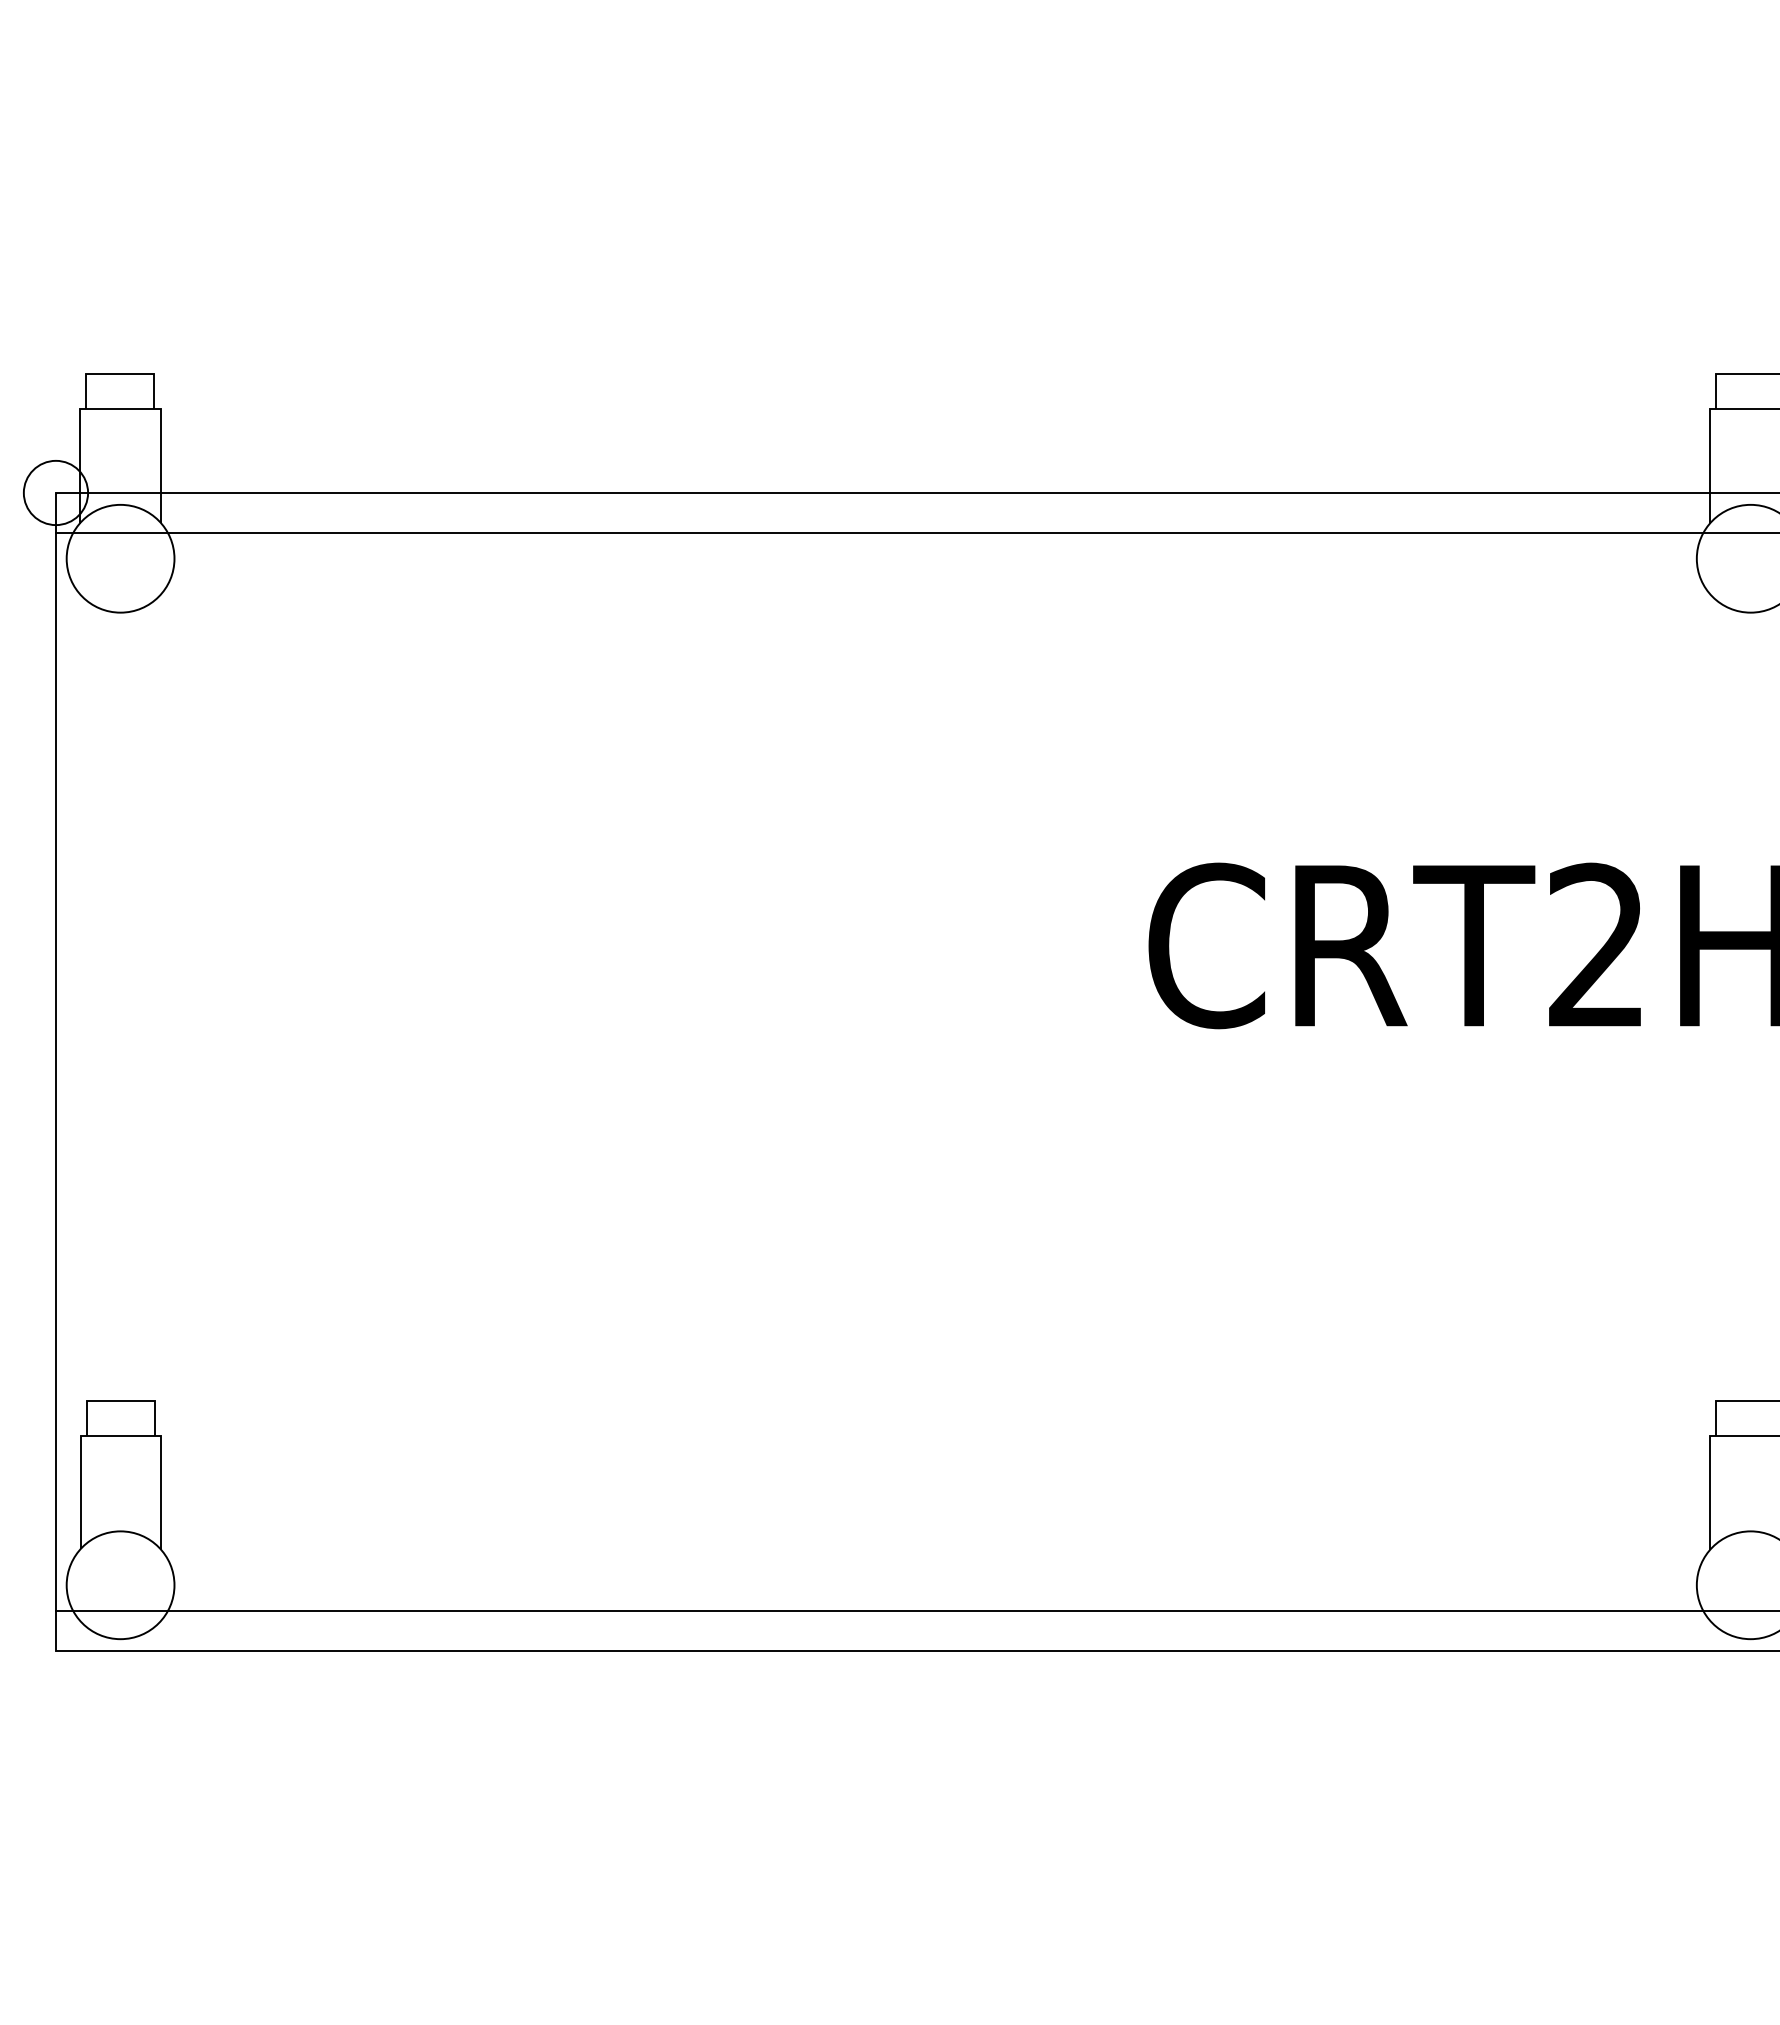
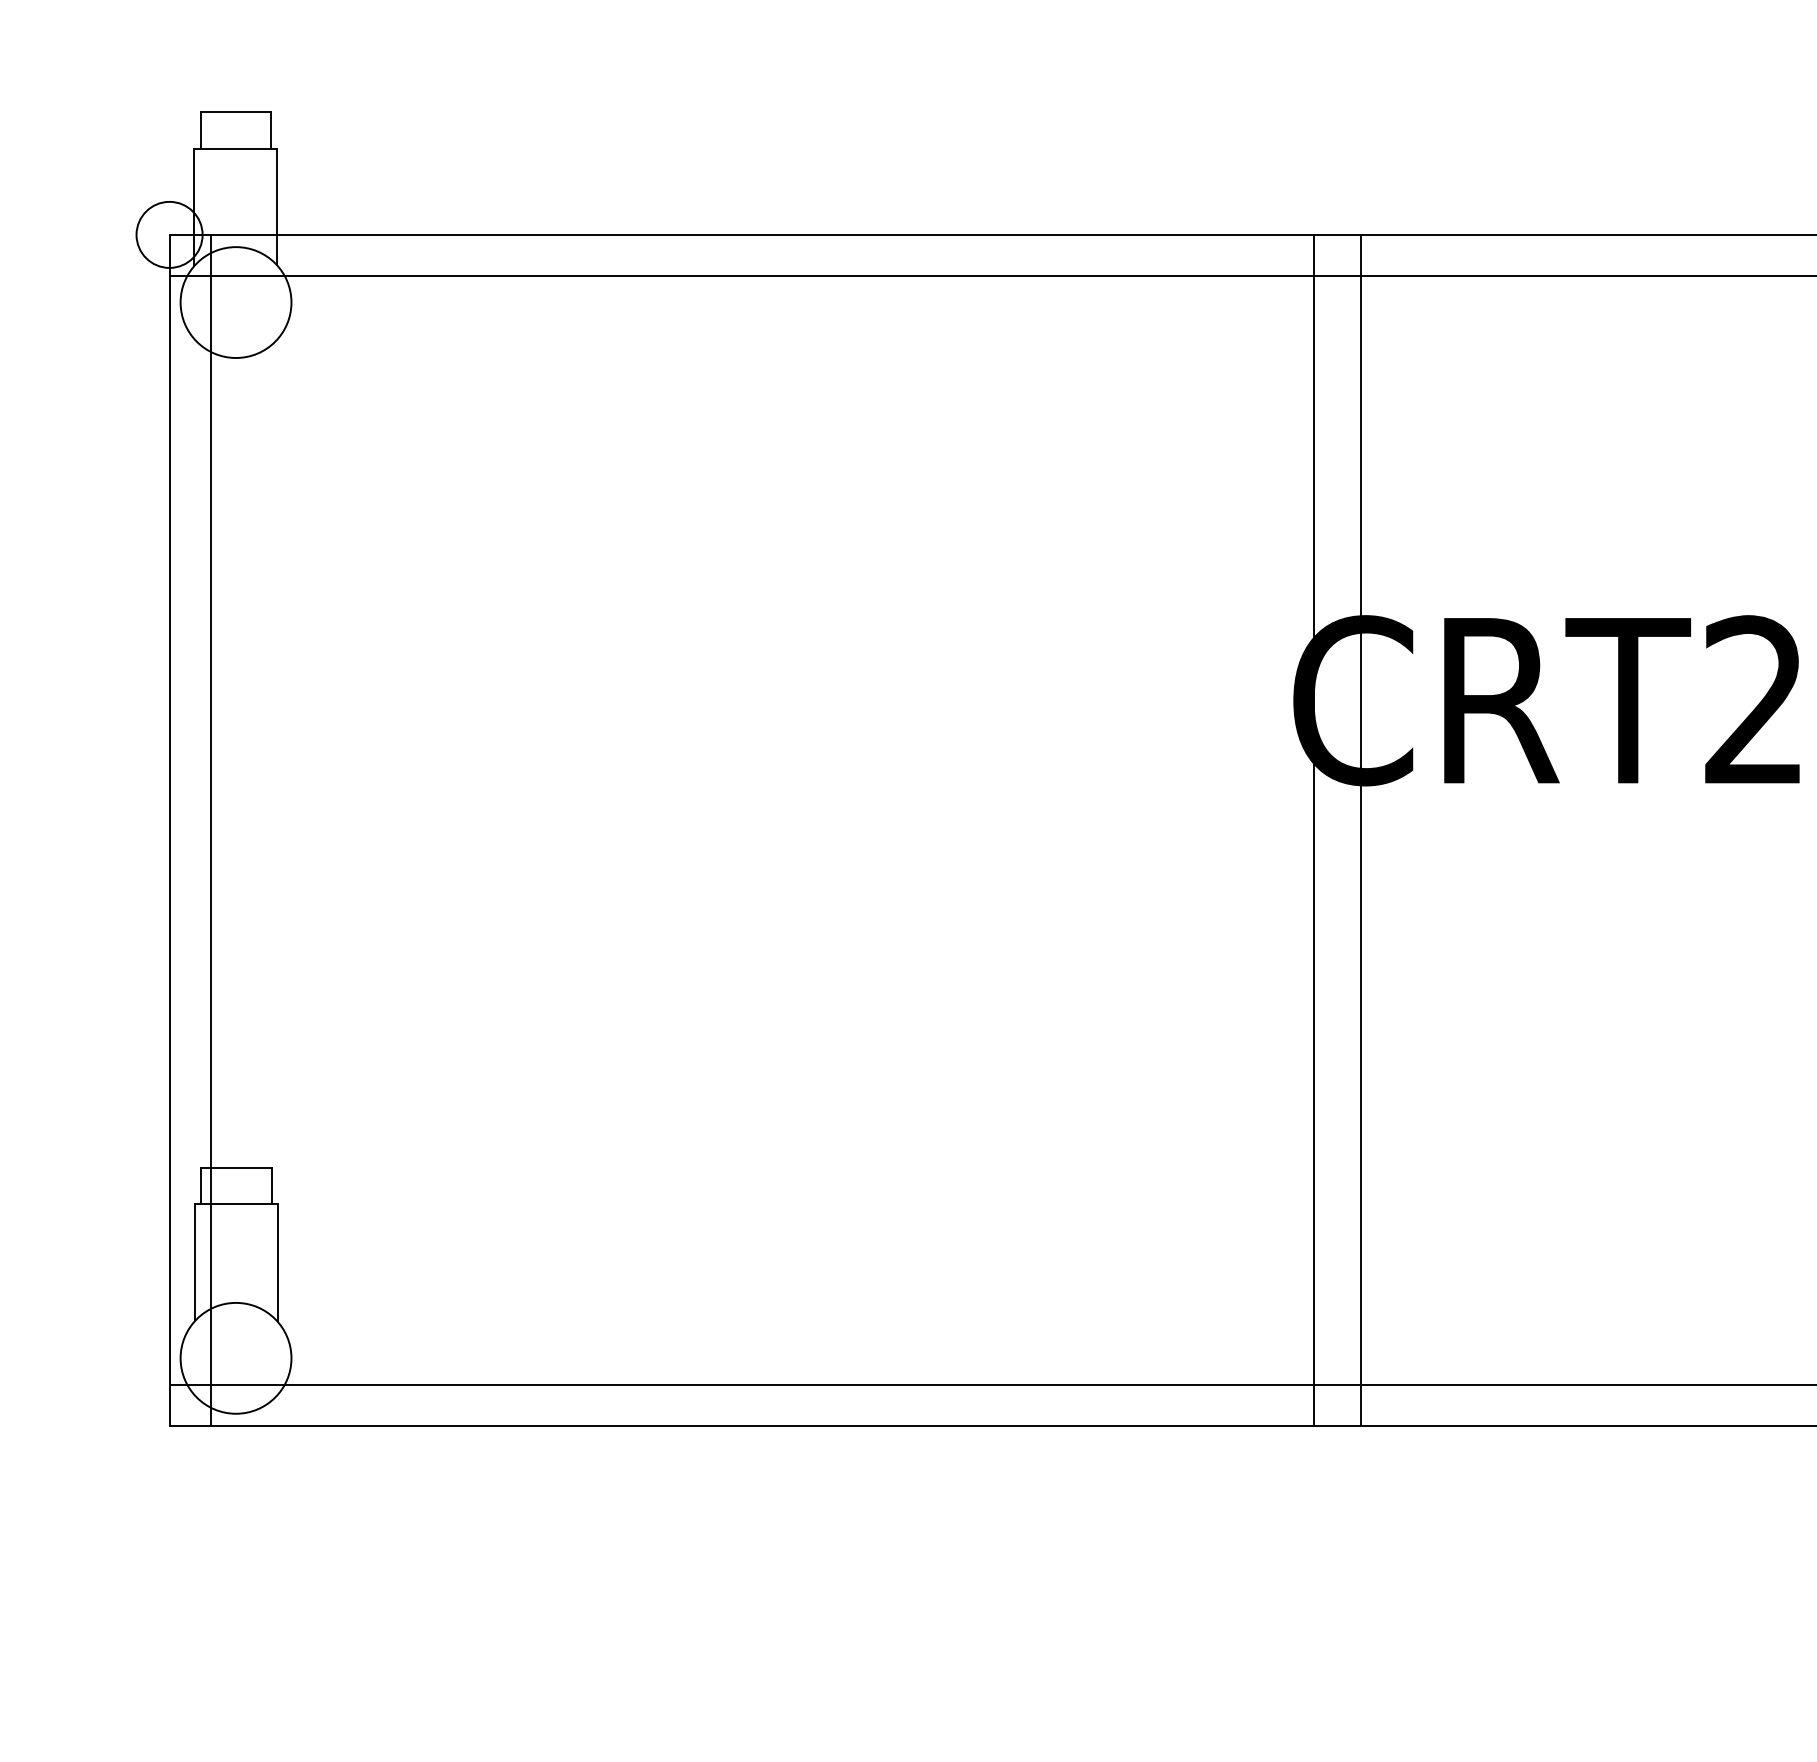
line: (96, 1071) -> (211, 829), added
line: (1168, 1071) -> (1313, 829), added
line: (1214, 1071) -> (1361, 829), added

